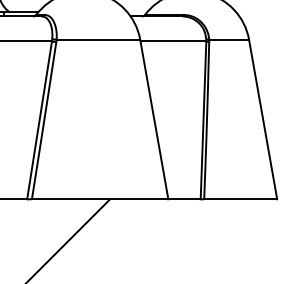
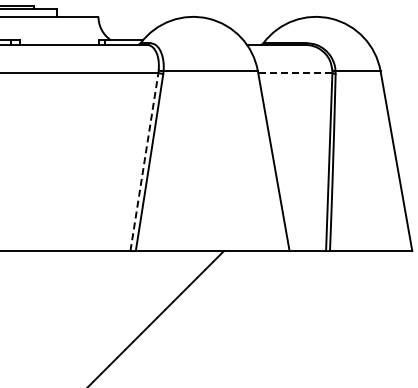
line: (172, 41) -> (294, 73), solid -> dashed
line: (39, 119) -> (144, 161), solid -> dashed

